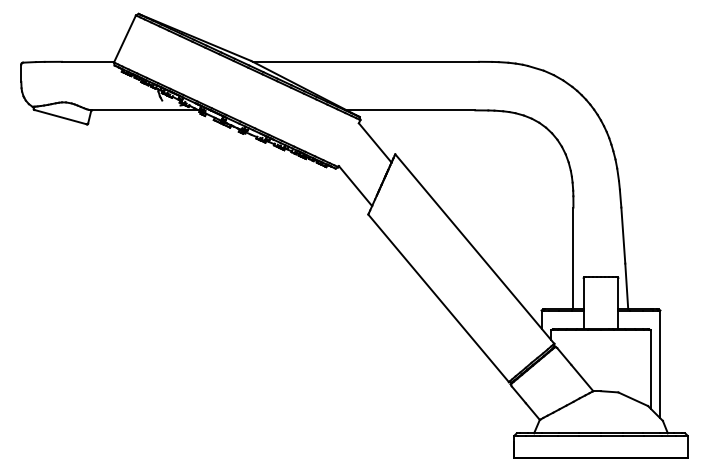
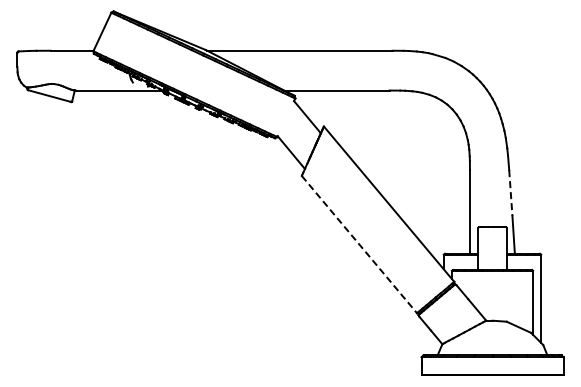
line: (622, 236) -> (510, 193), solid -> dashed
line: (438, 298) -> (359, 244), solid -> dashed

